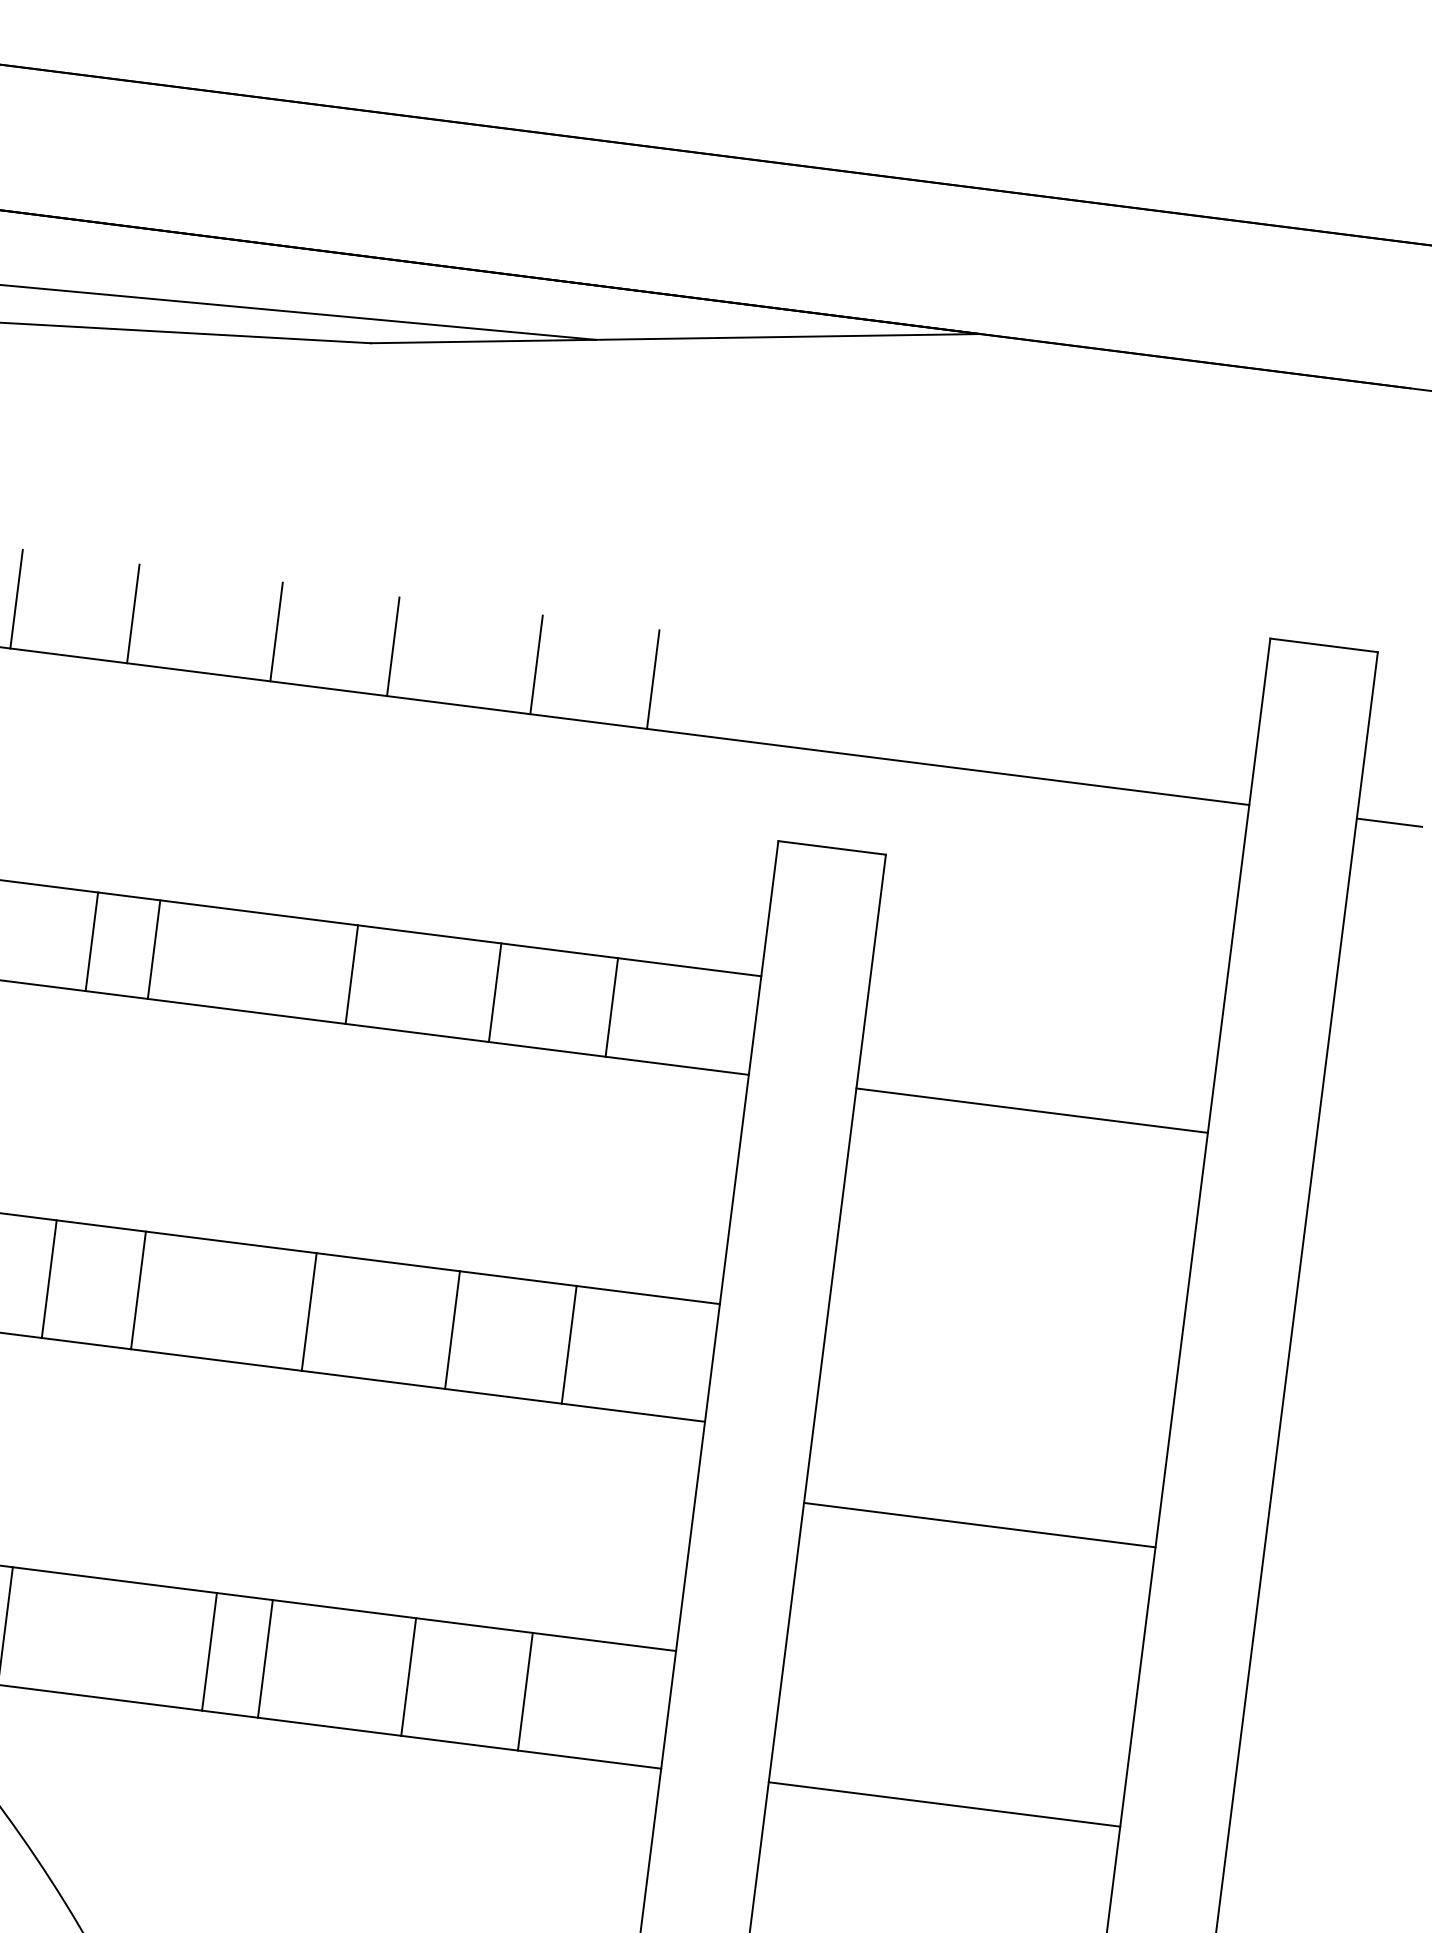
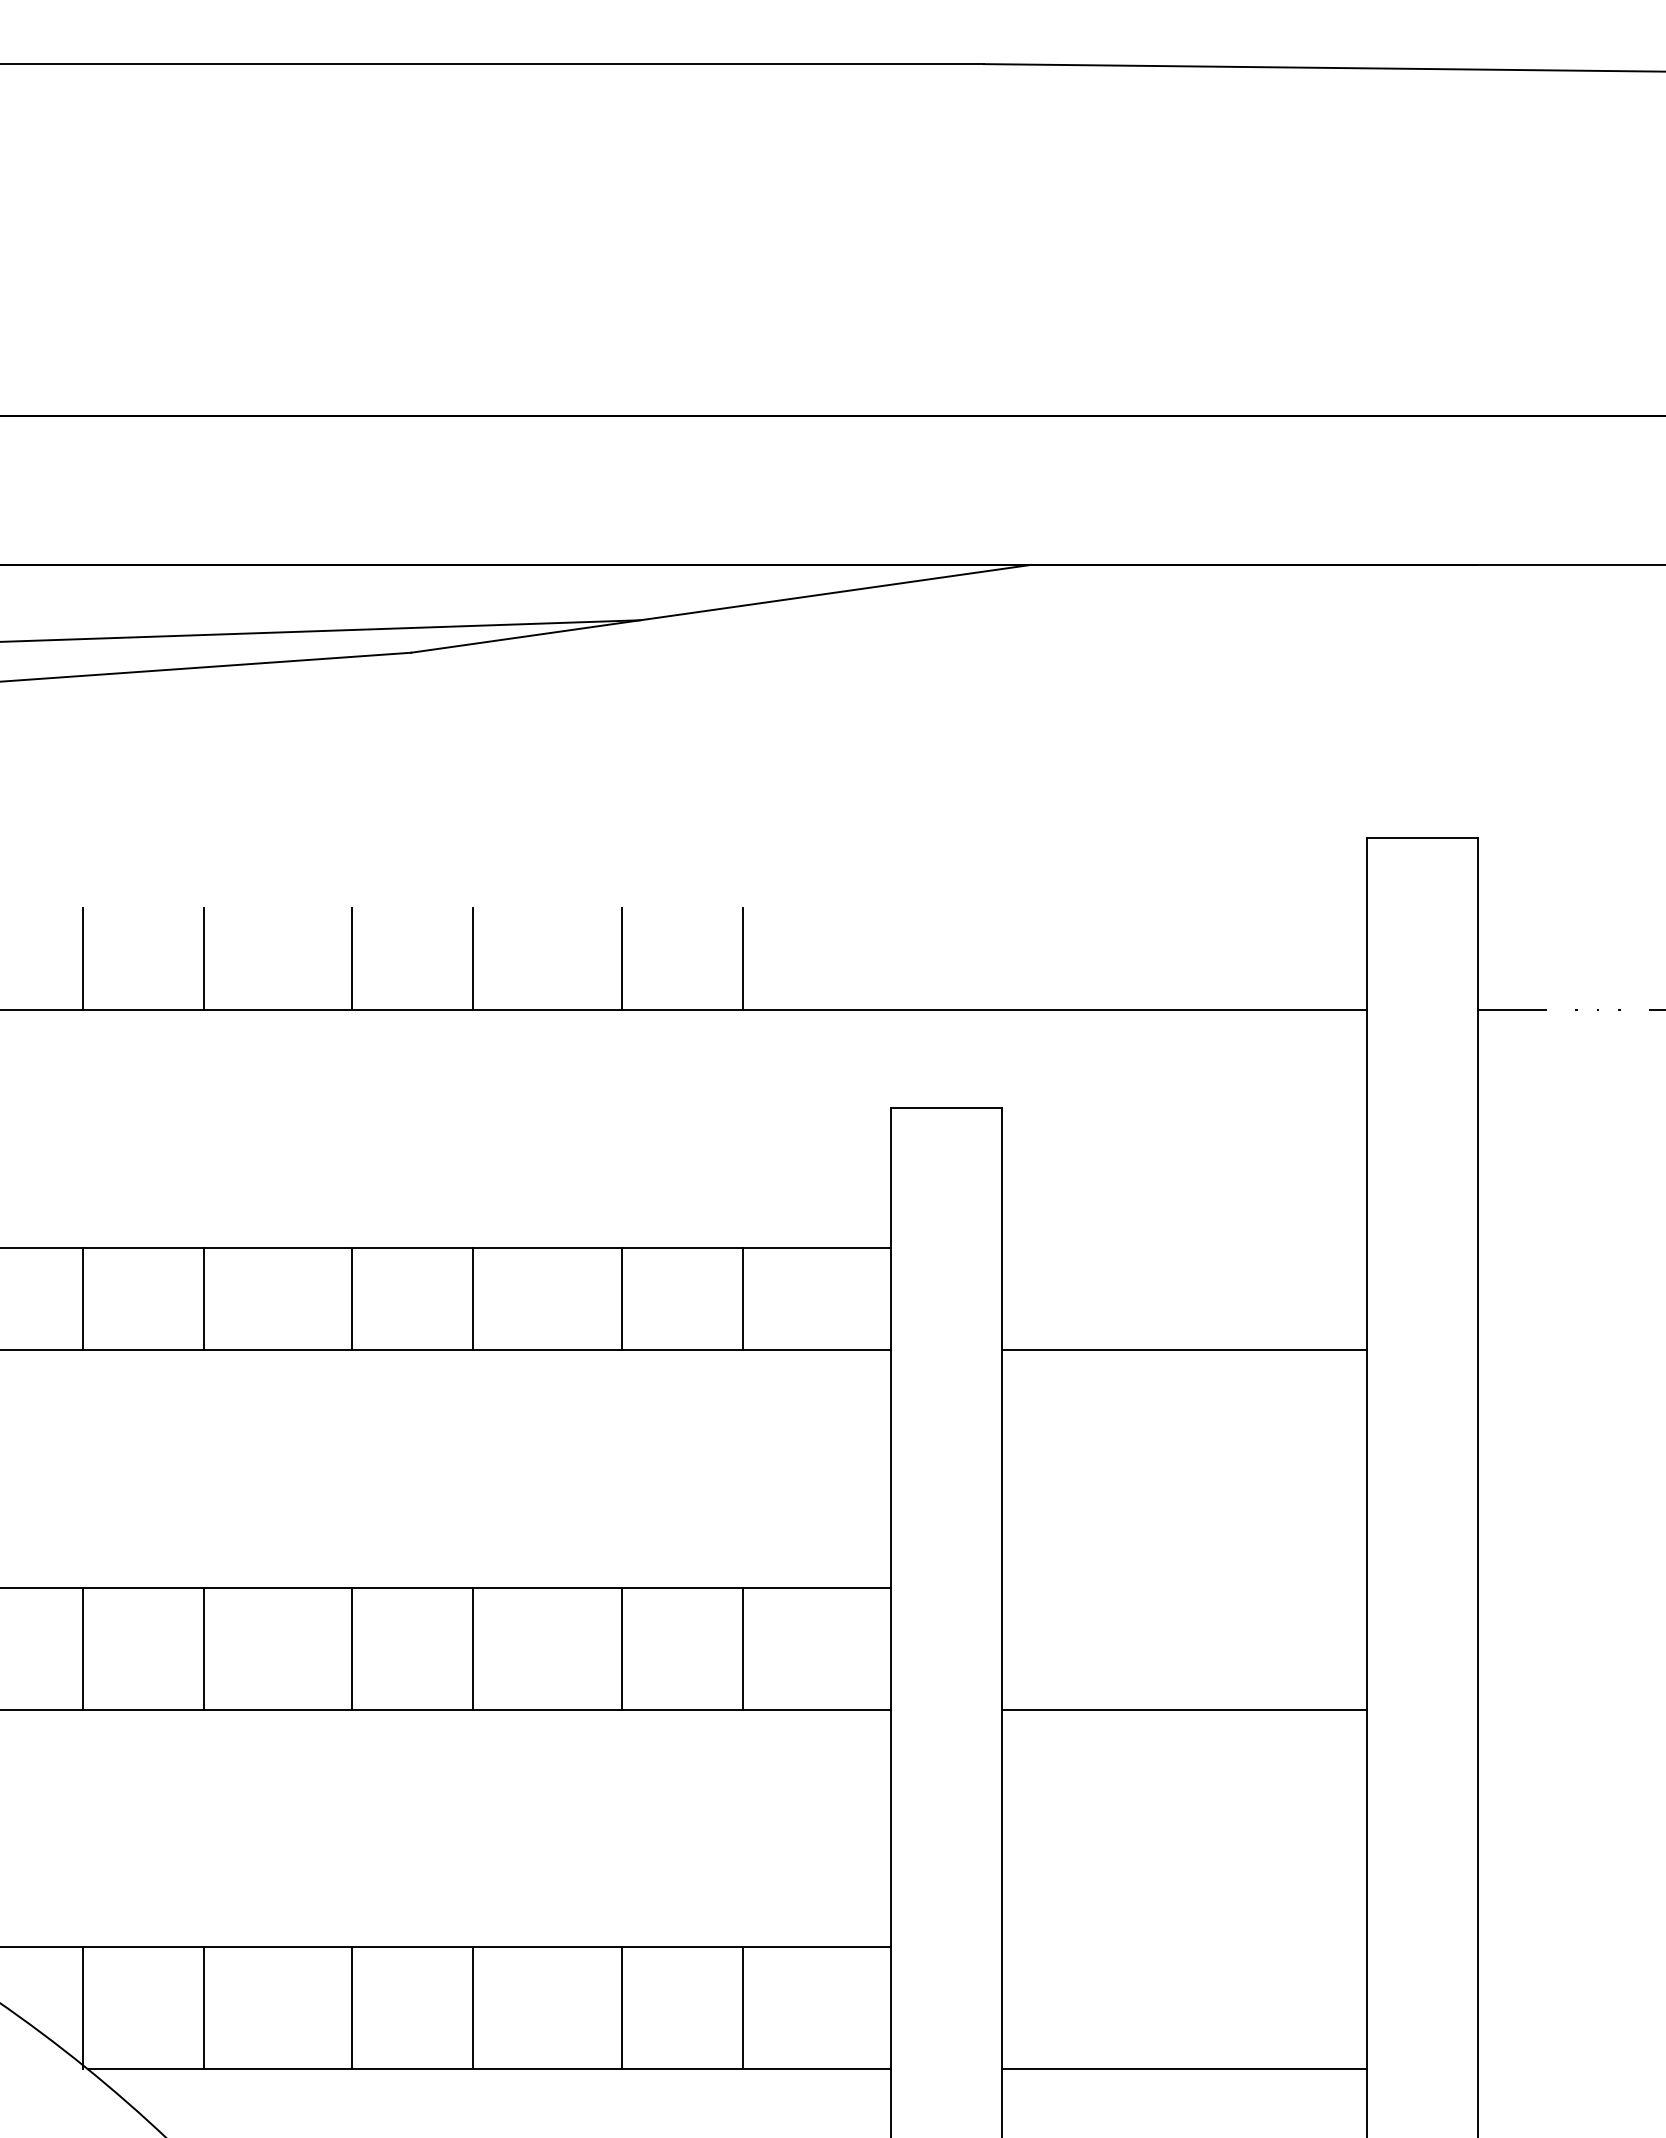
line: (154, 949) -> (352, 1298), moved
line: (138, 1290) -> (352, 1648), moved
line: (979, 1525) -> (1184, 1709), moved
line: (209, 1651) -> (352, 2007), moved

